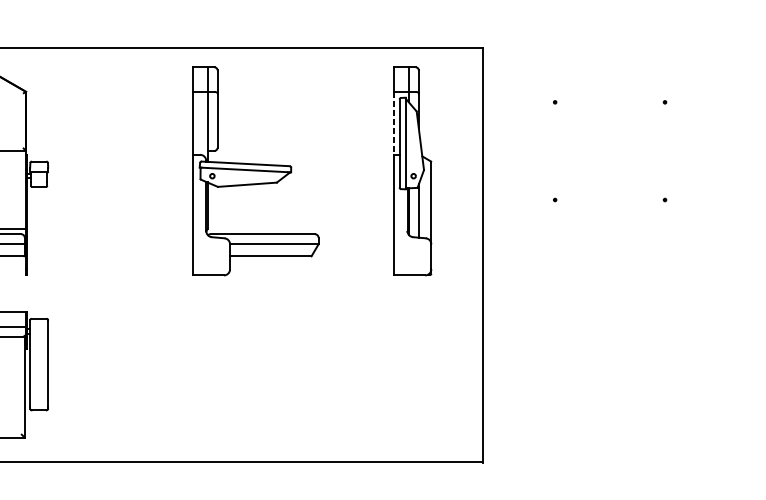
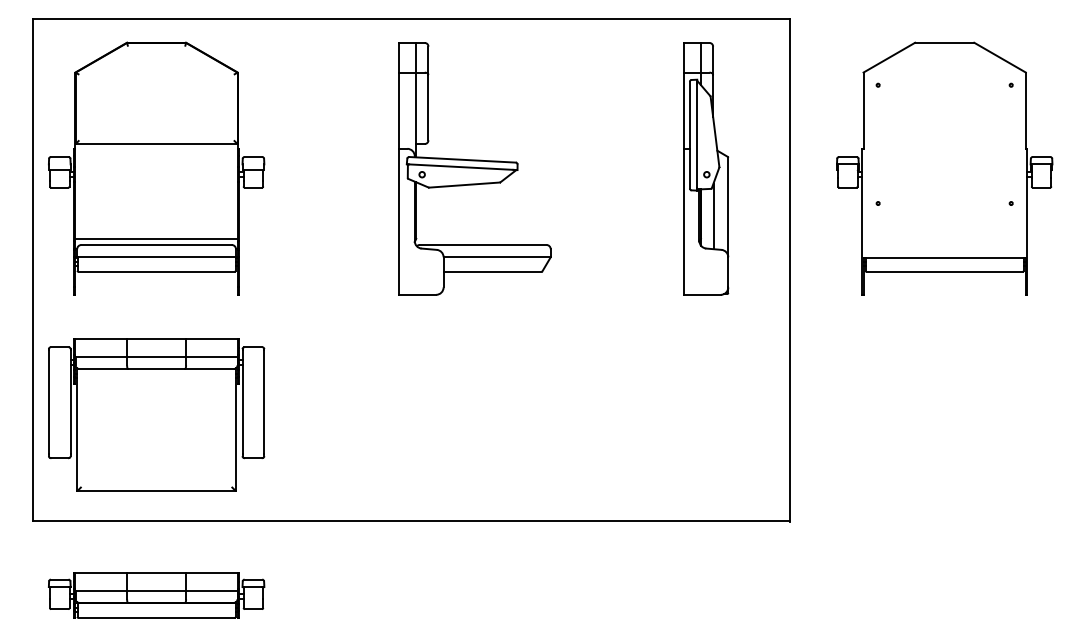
line: (394, 124) -> (683, 111), dashed -> solid
part: (255, 171) -> (474, 168), moved
part: (609, 171) -> (944, 168), added

